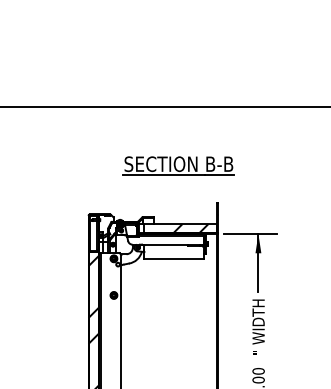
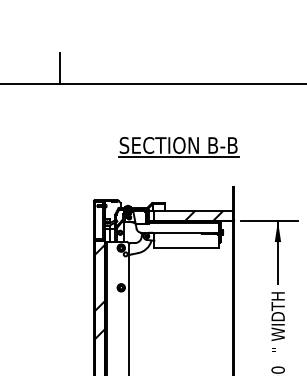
line: (57, 92) -> (60, 67), added
part: (178, 165) -> (178, 146), moved

